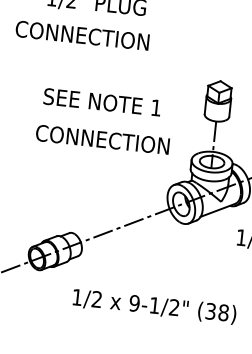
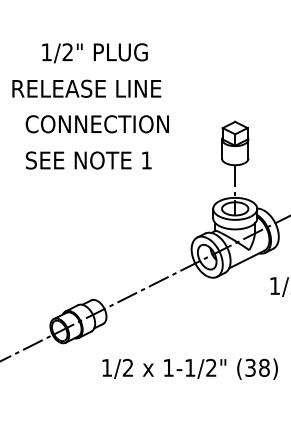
text: (85, 35) -> (86, 88), CONNECTION -> RELEASE LINE
text: (102, 102) -> (88, 160), moved
text: (101, 139) -> (96, 124), moved
text: (134, 303) -> (168, 367), 9-1/2" -> 1-1/2"

